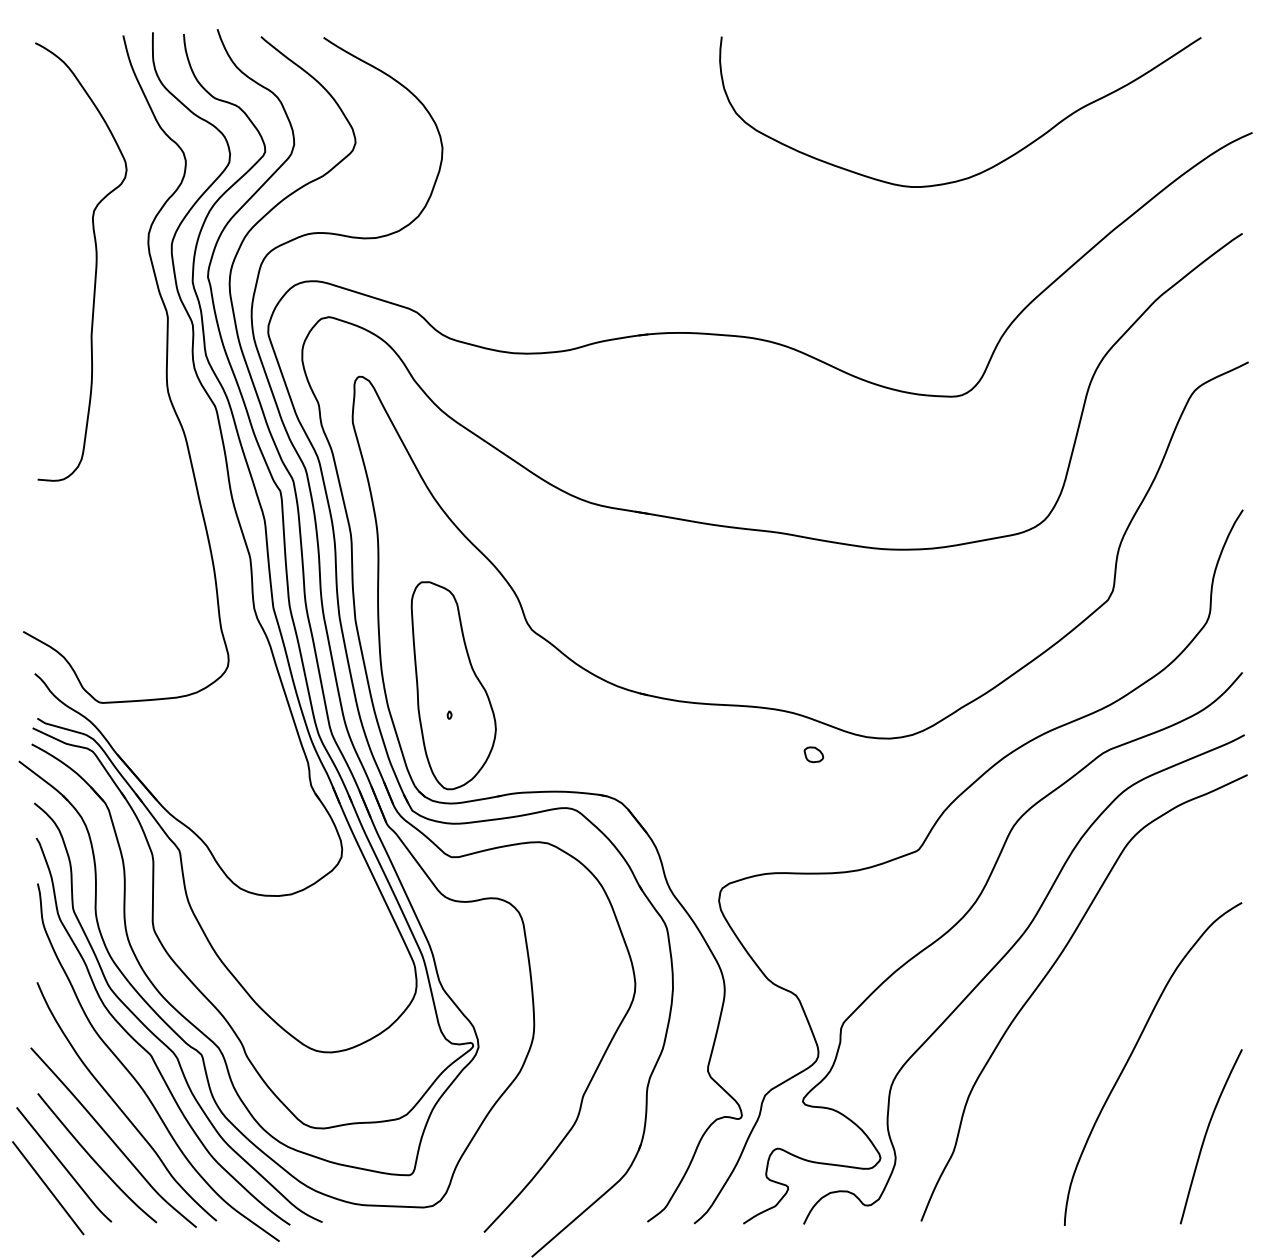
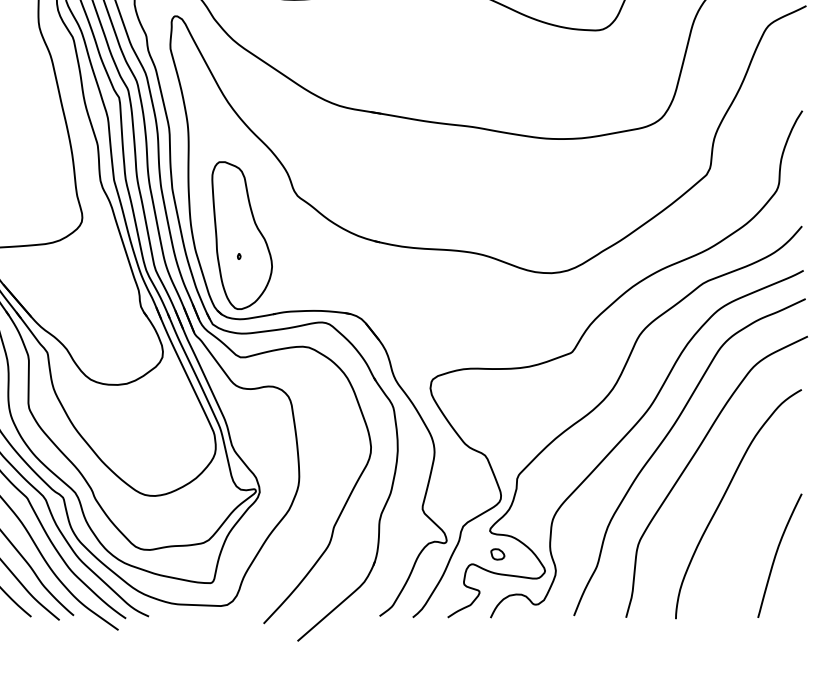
part: (813, 754) -> (497, 554), moved
curve: (1087, 1001) -> (692, 459), added

